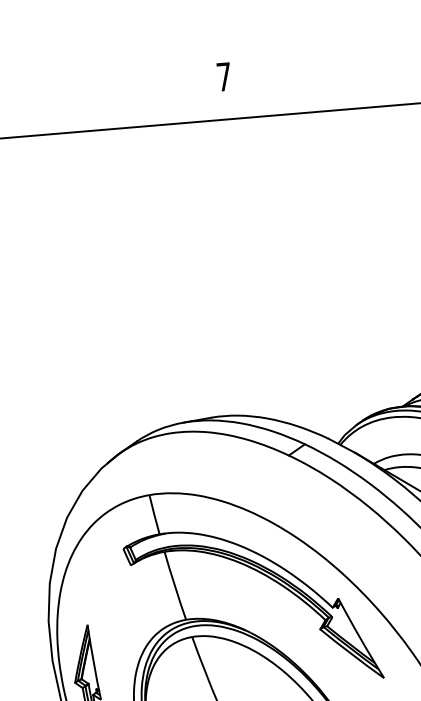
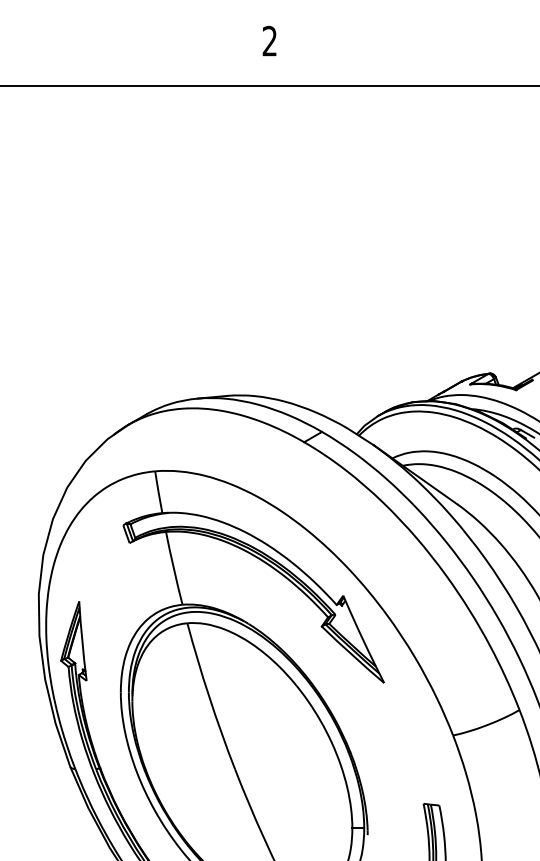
text: (223, 76) -> (269, 40), 7 -> 2

